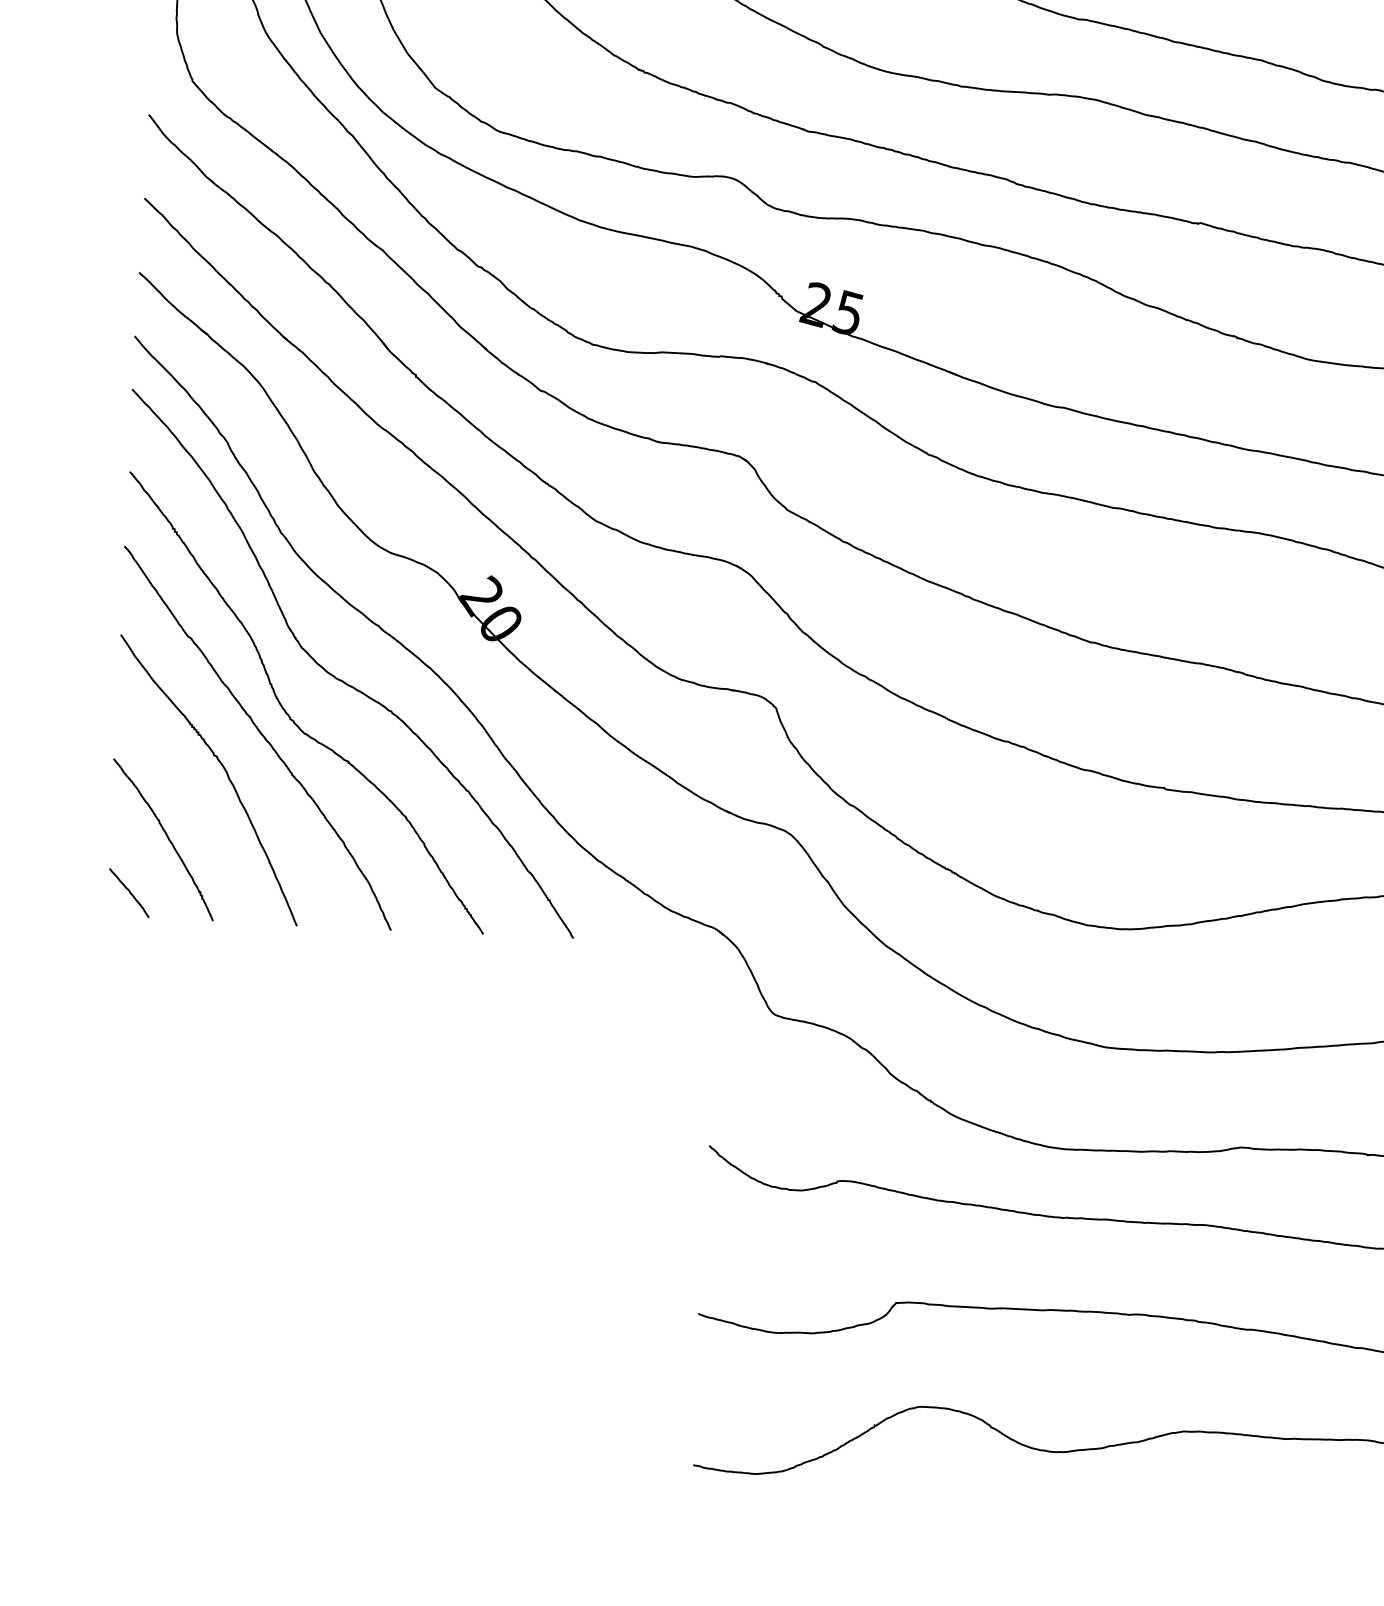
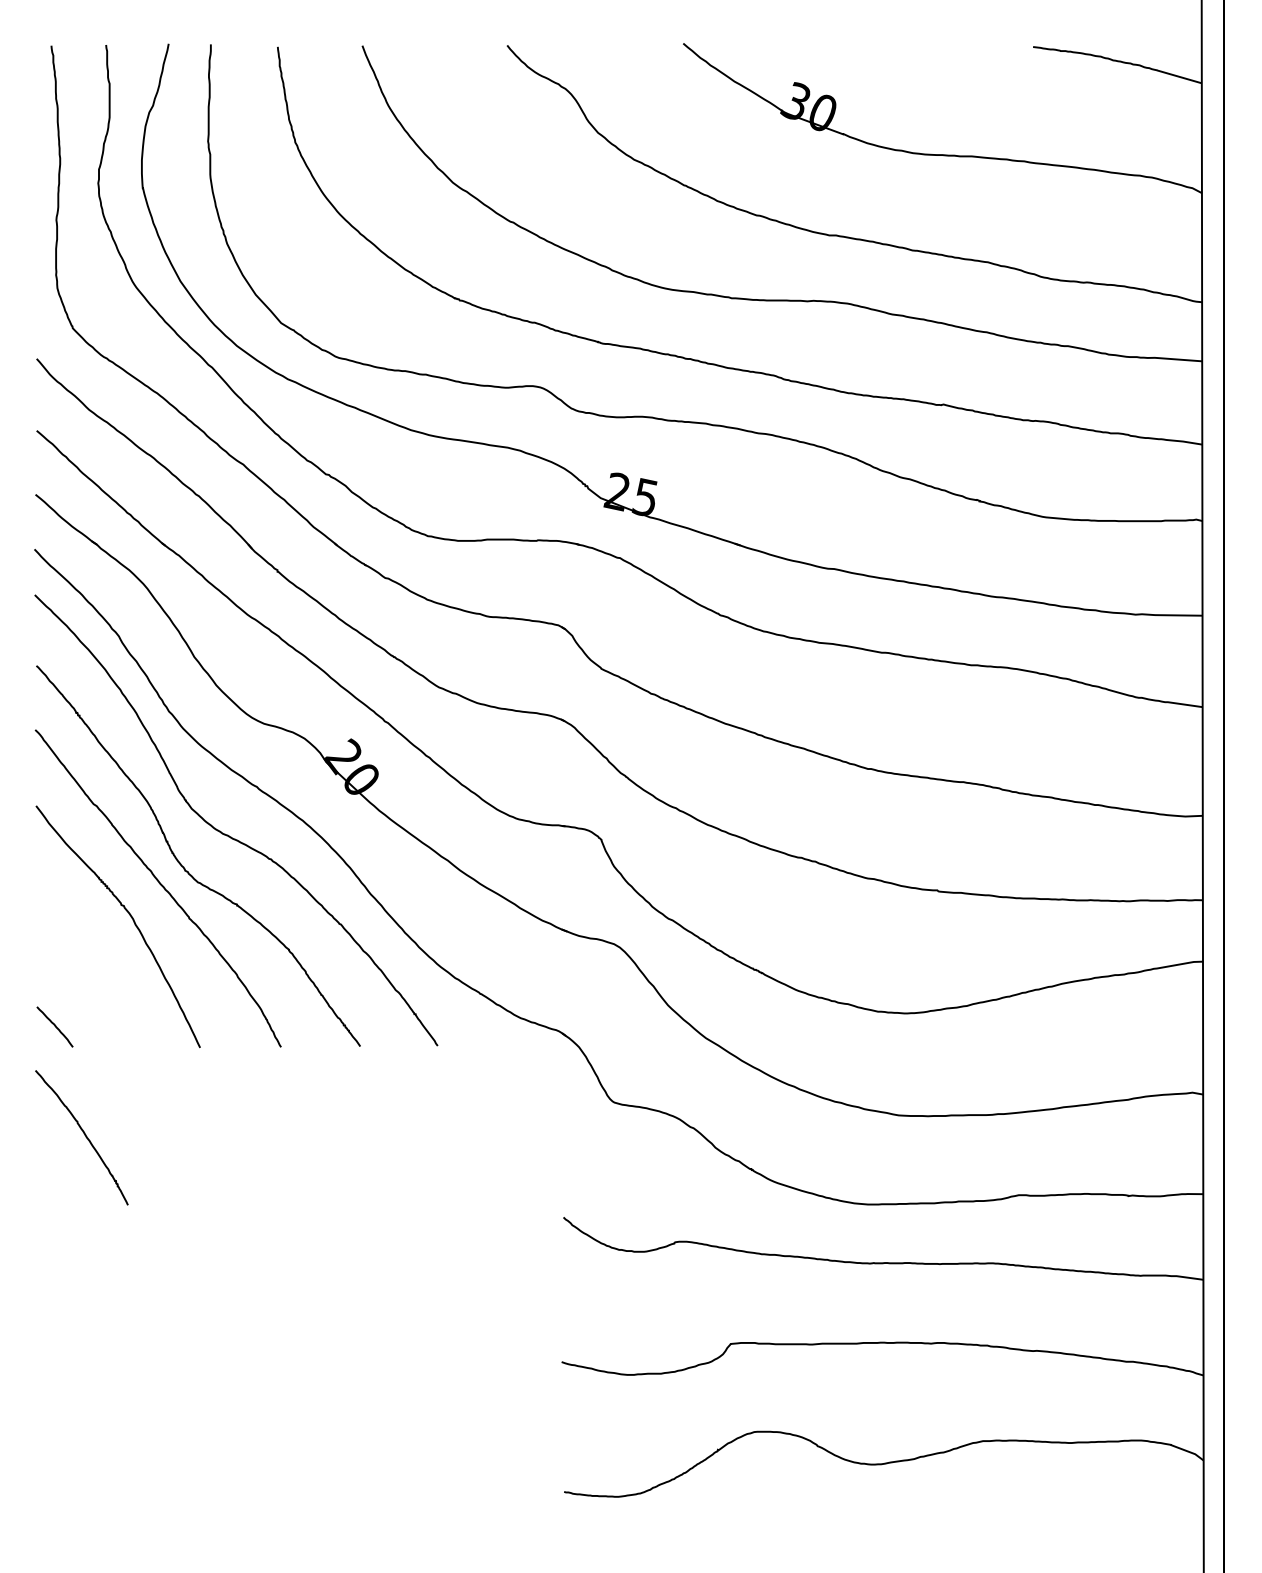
curve: (166, 837) -> (84, 1135), moved

